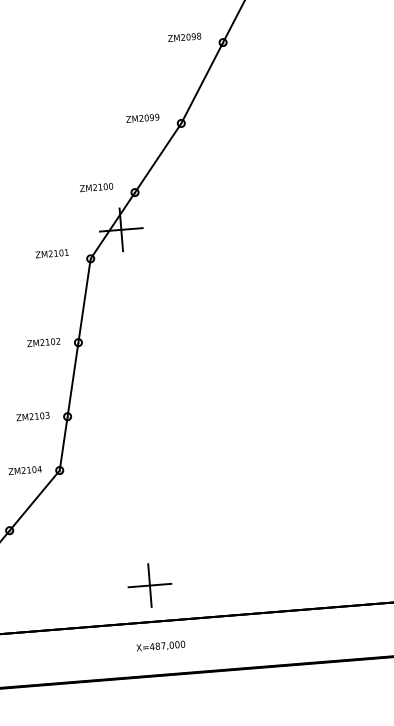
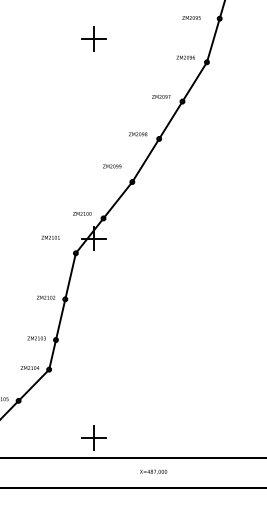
text: (143, 118) -> (112, 166), moved
text: (51, 253) -> (50, 237), moved
text: (160, 645) -> (153, 471), moved

